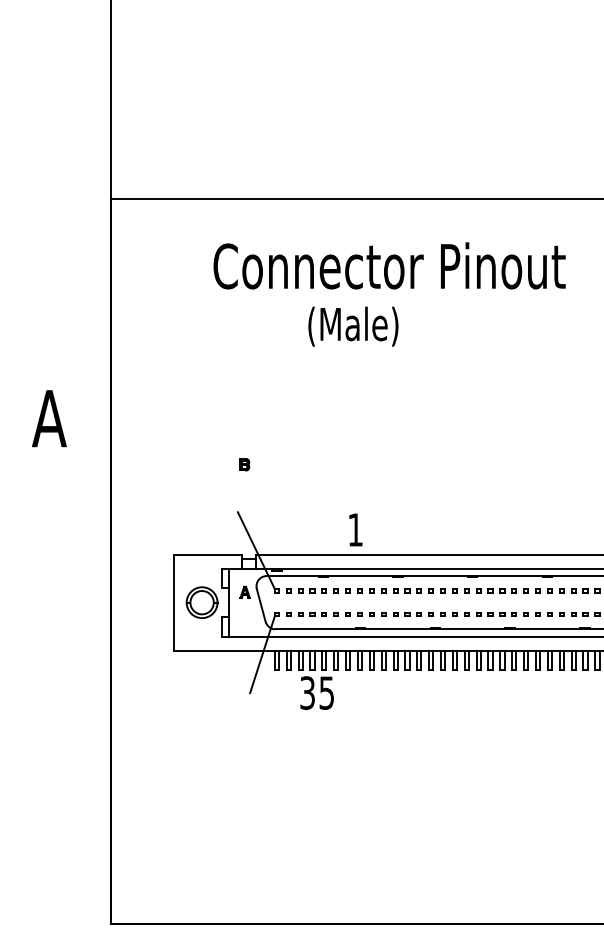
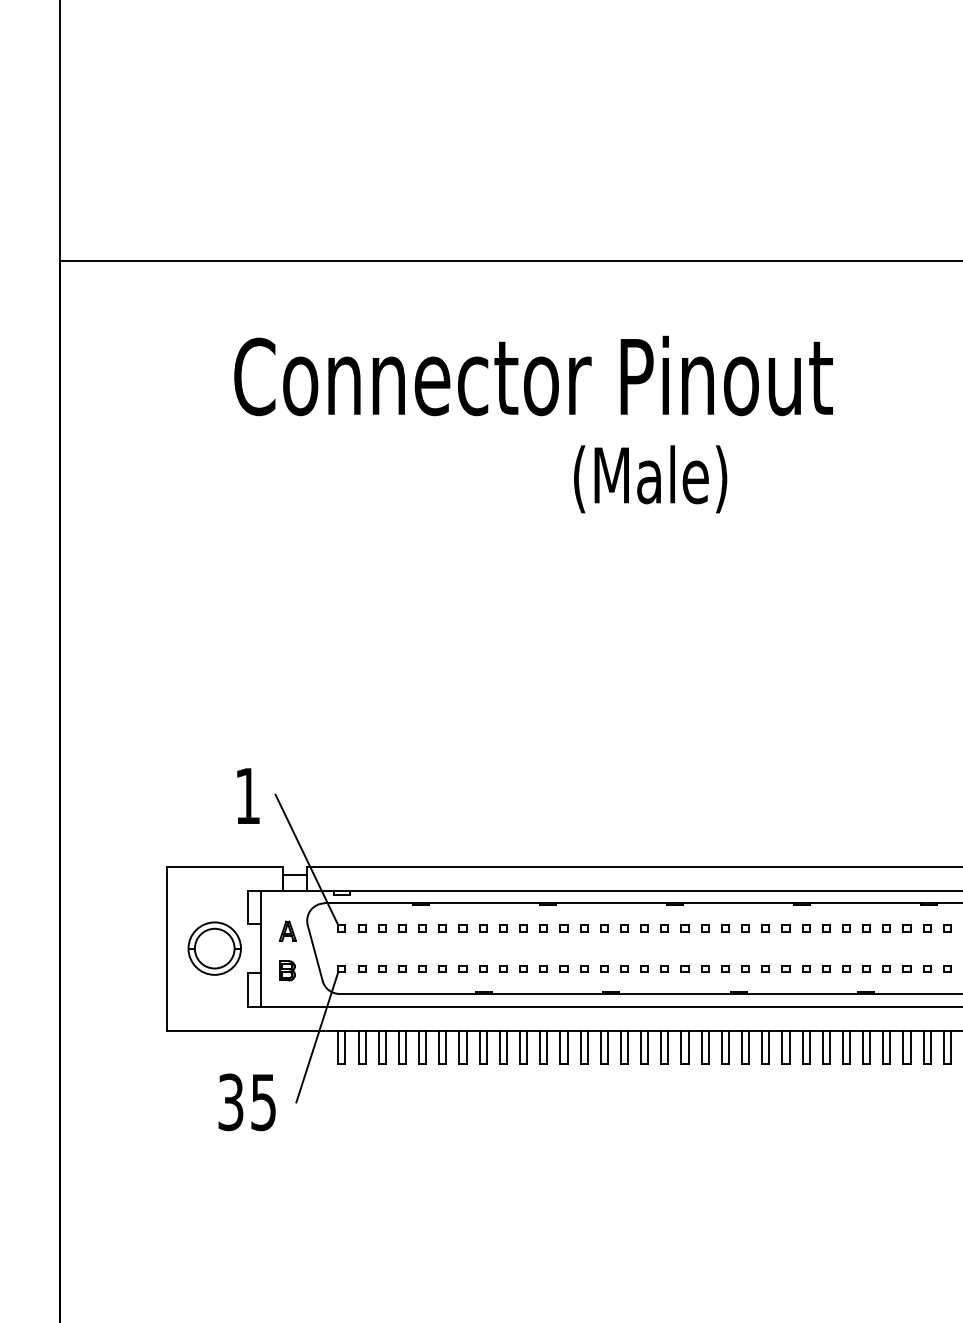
text: (353, 326) -> (650, 479), moved
part: (244, 464) -> (286, 970), moved
text: (355, 529) -> (247, 795), moved
text: (316, 692) -> (245, 1101), moved

